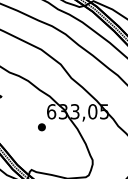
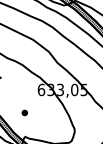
part: (41, 127) -> (24, 113), moved

